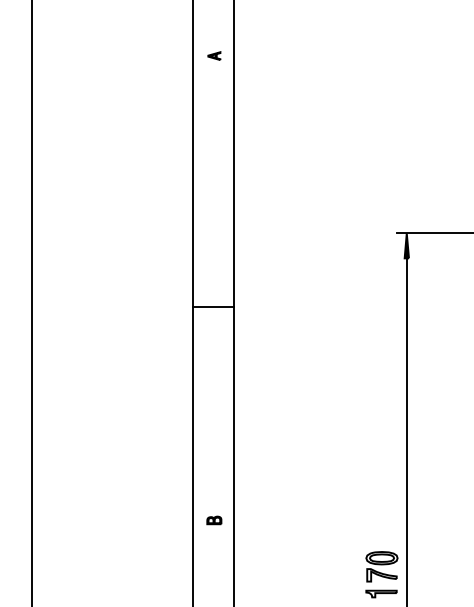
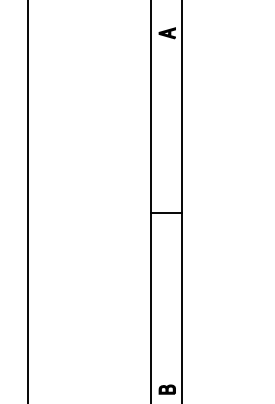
part: (214, 55) -> (167, 32), size x1.67
line: (213, 307) -> (166, 213), moved
part: (214, 520) -> (167, 389), size x1.43

